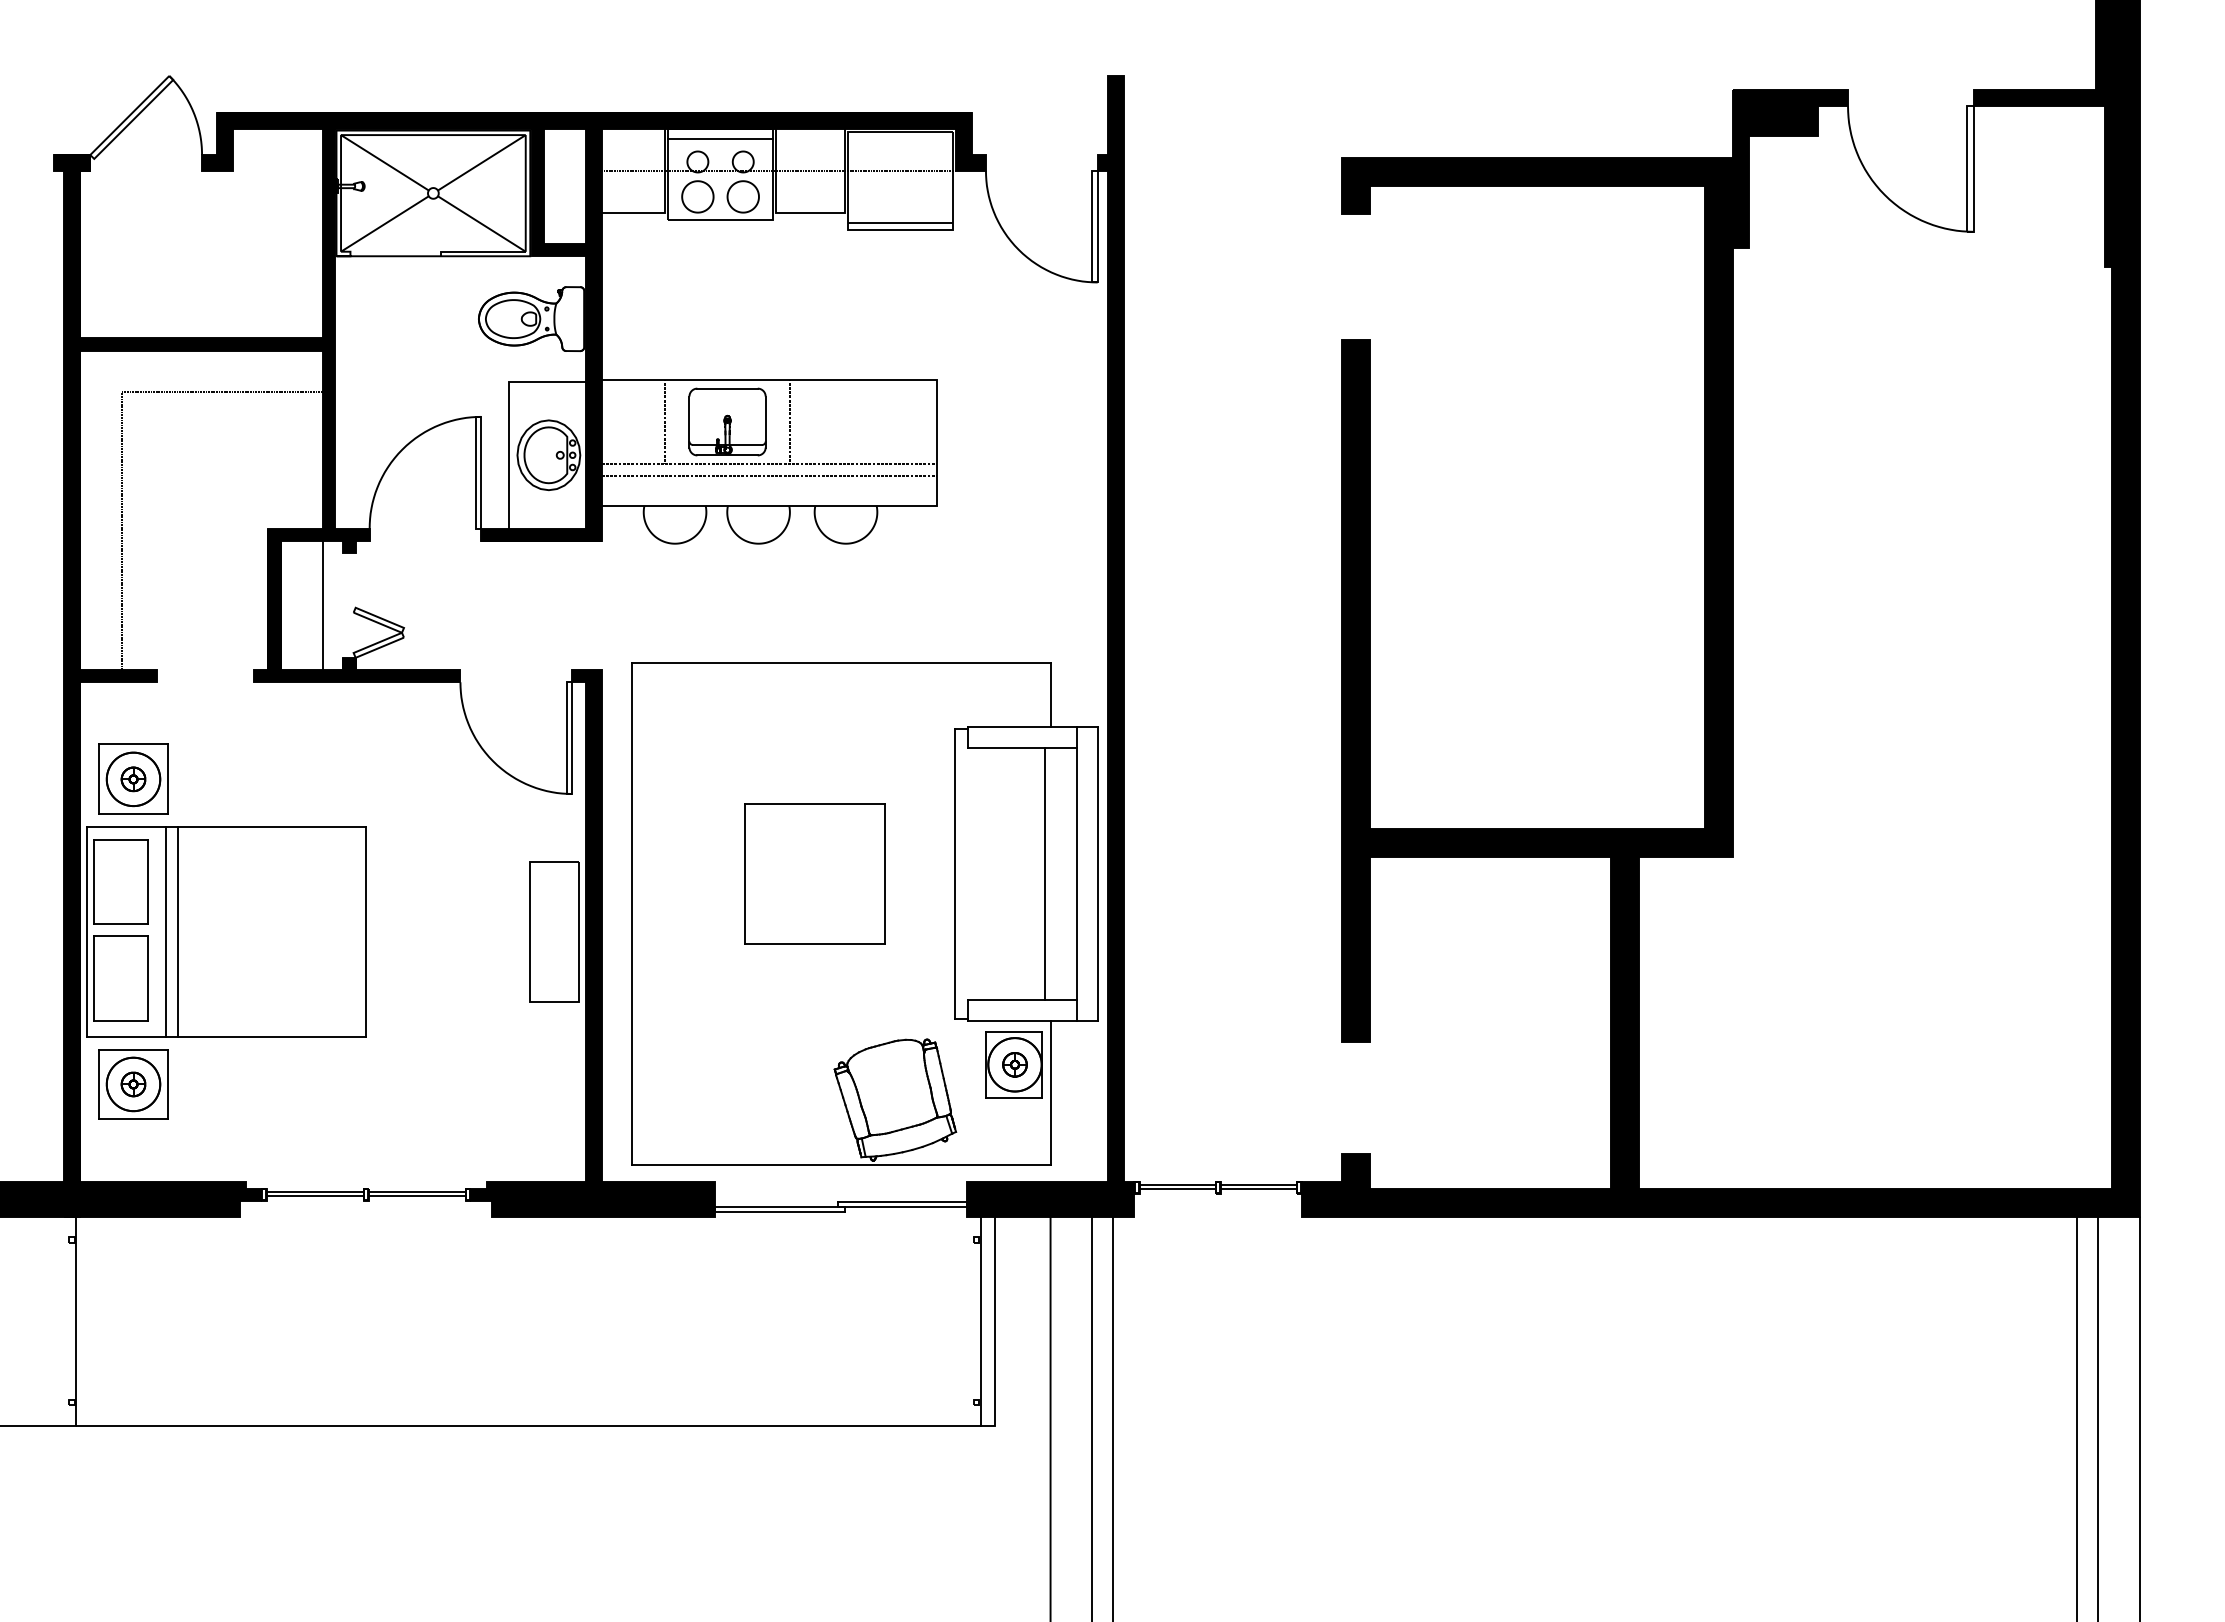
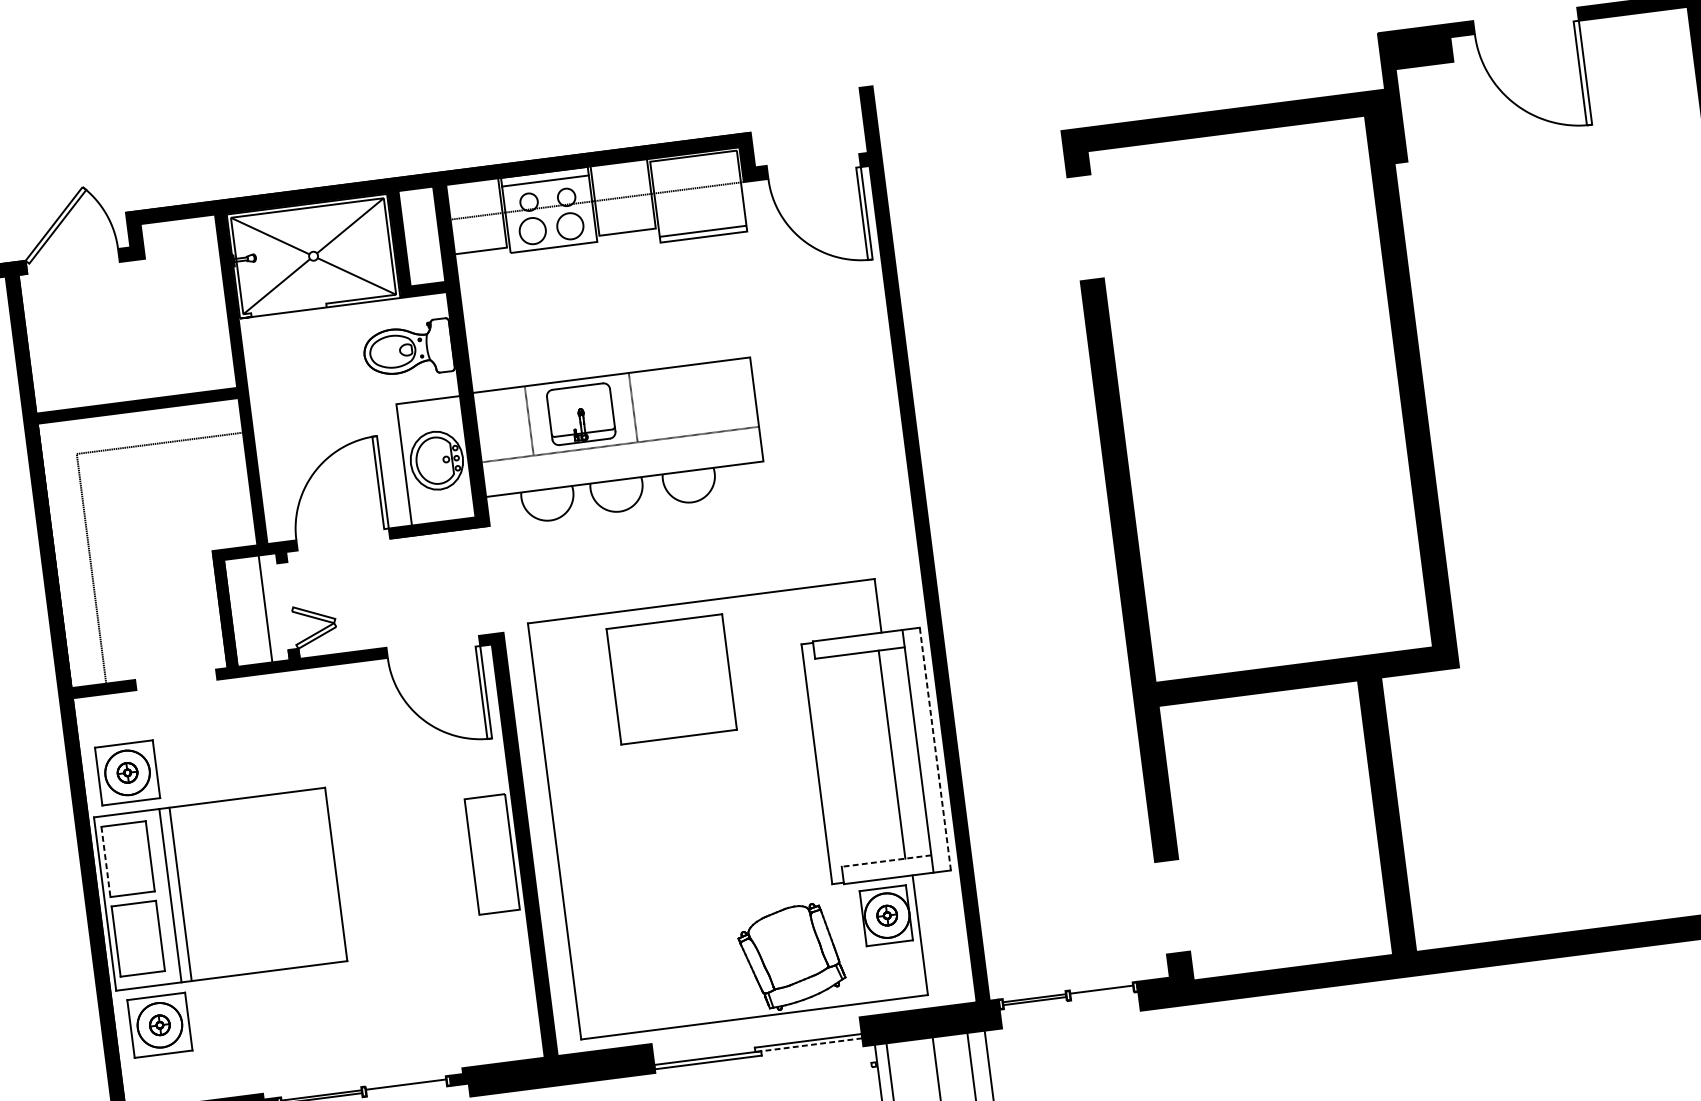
line: (769, 476) -> (621, 454), removed
part: (814, 873) -> (671, 678), moved
line: (1097, 874) -> (935, 749), solid -> dashed
line: (94, 882) -> (106, 862), solid -> dashed
line: (1022, 999) -> (886, 860), solid -> dashed
line: (1258, 1188) -> (1101, 992), removed
line: (416, 1195) -> (405, 1087), removed
line: (902, 1206) -> (809, 1044), solid -> dashed

